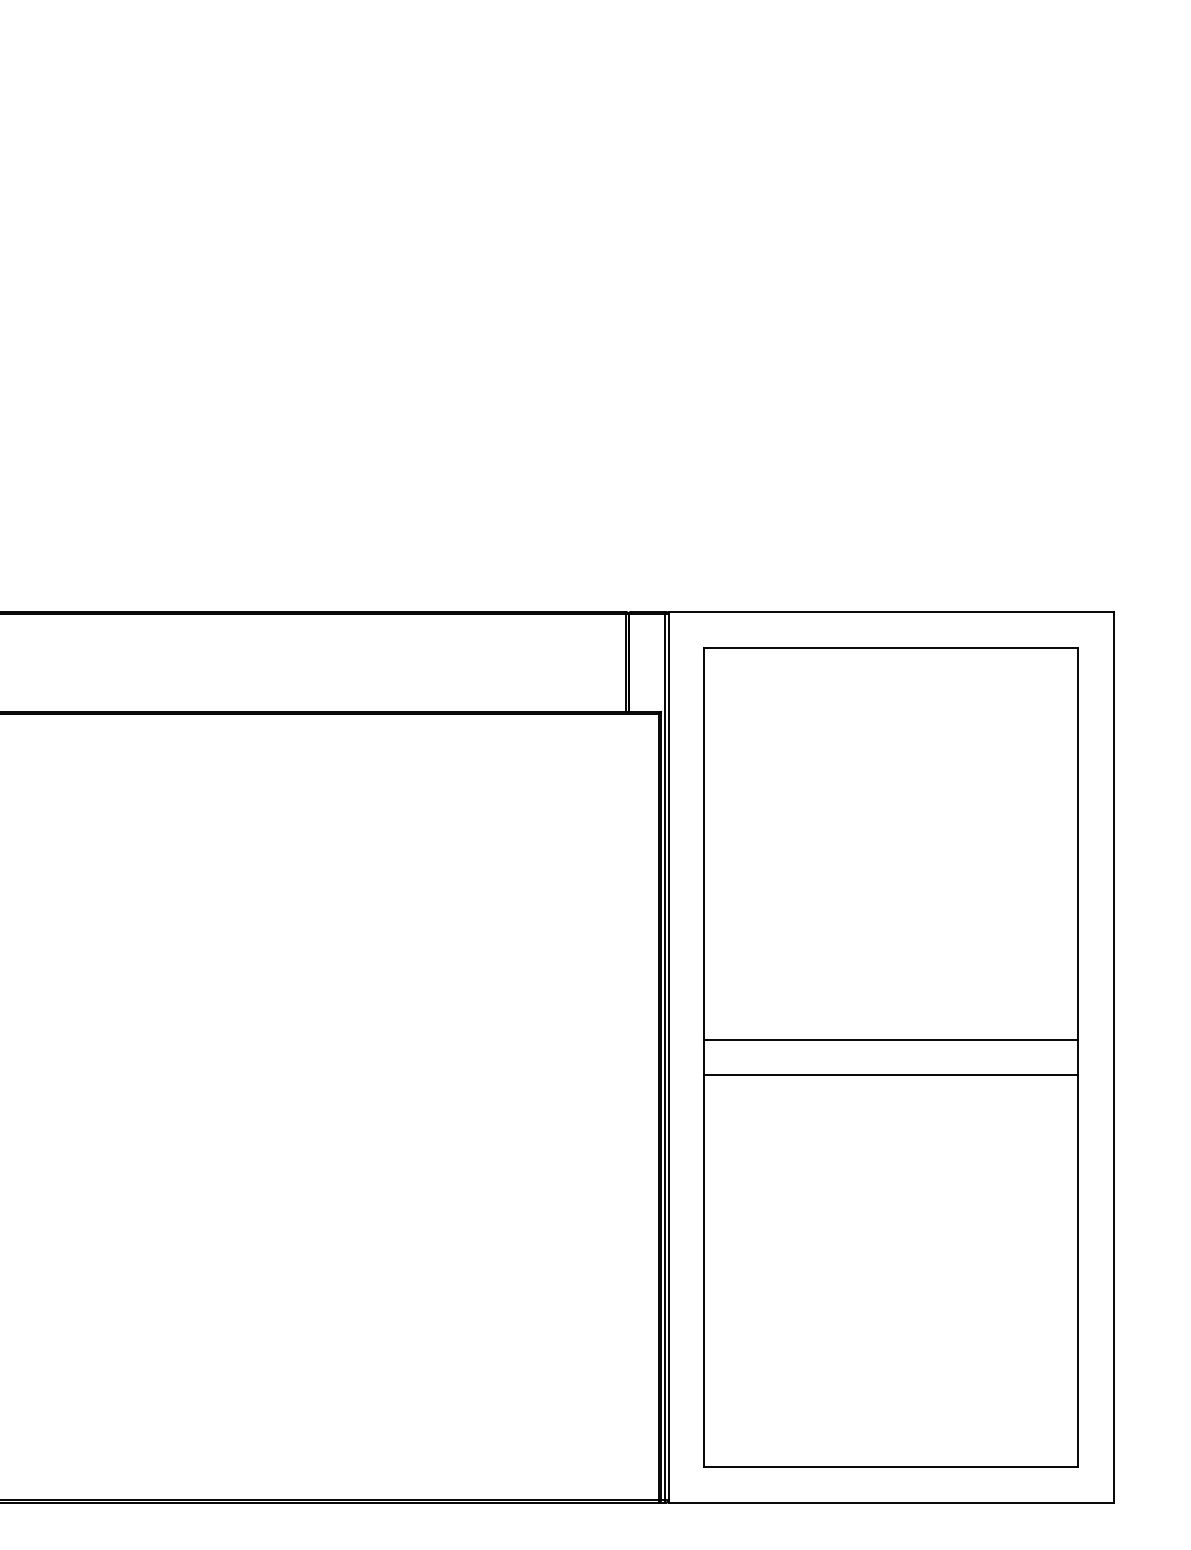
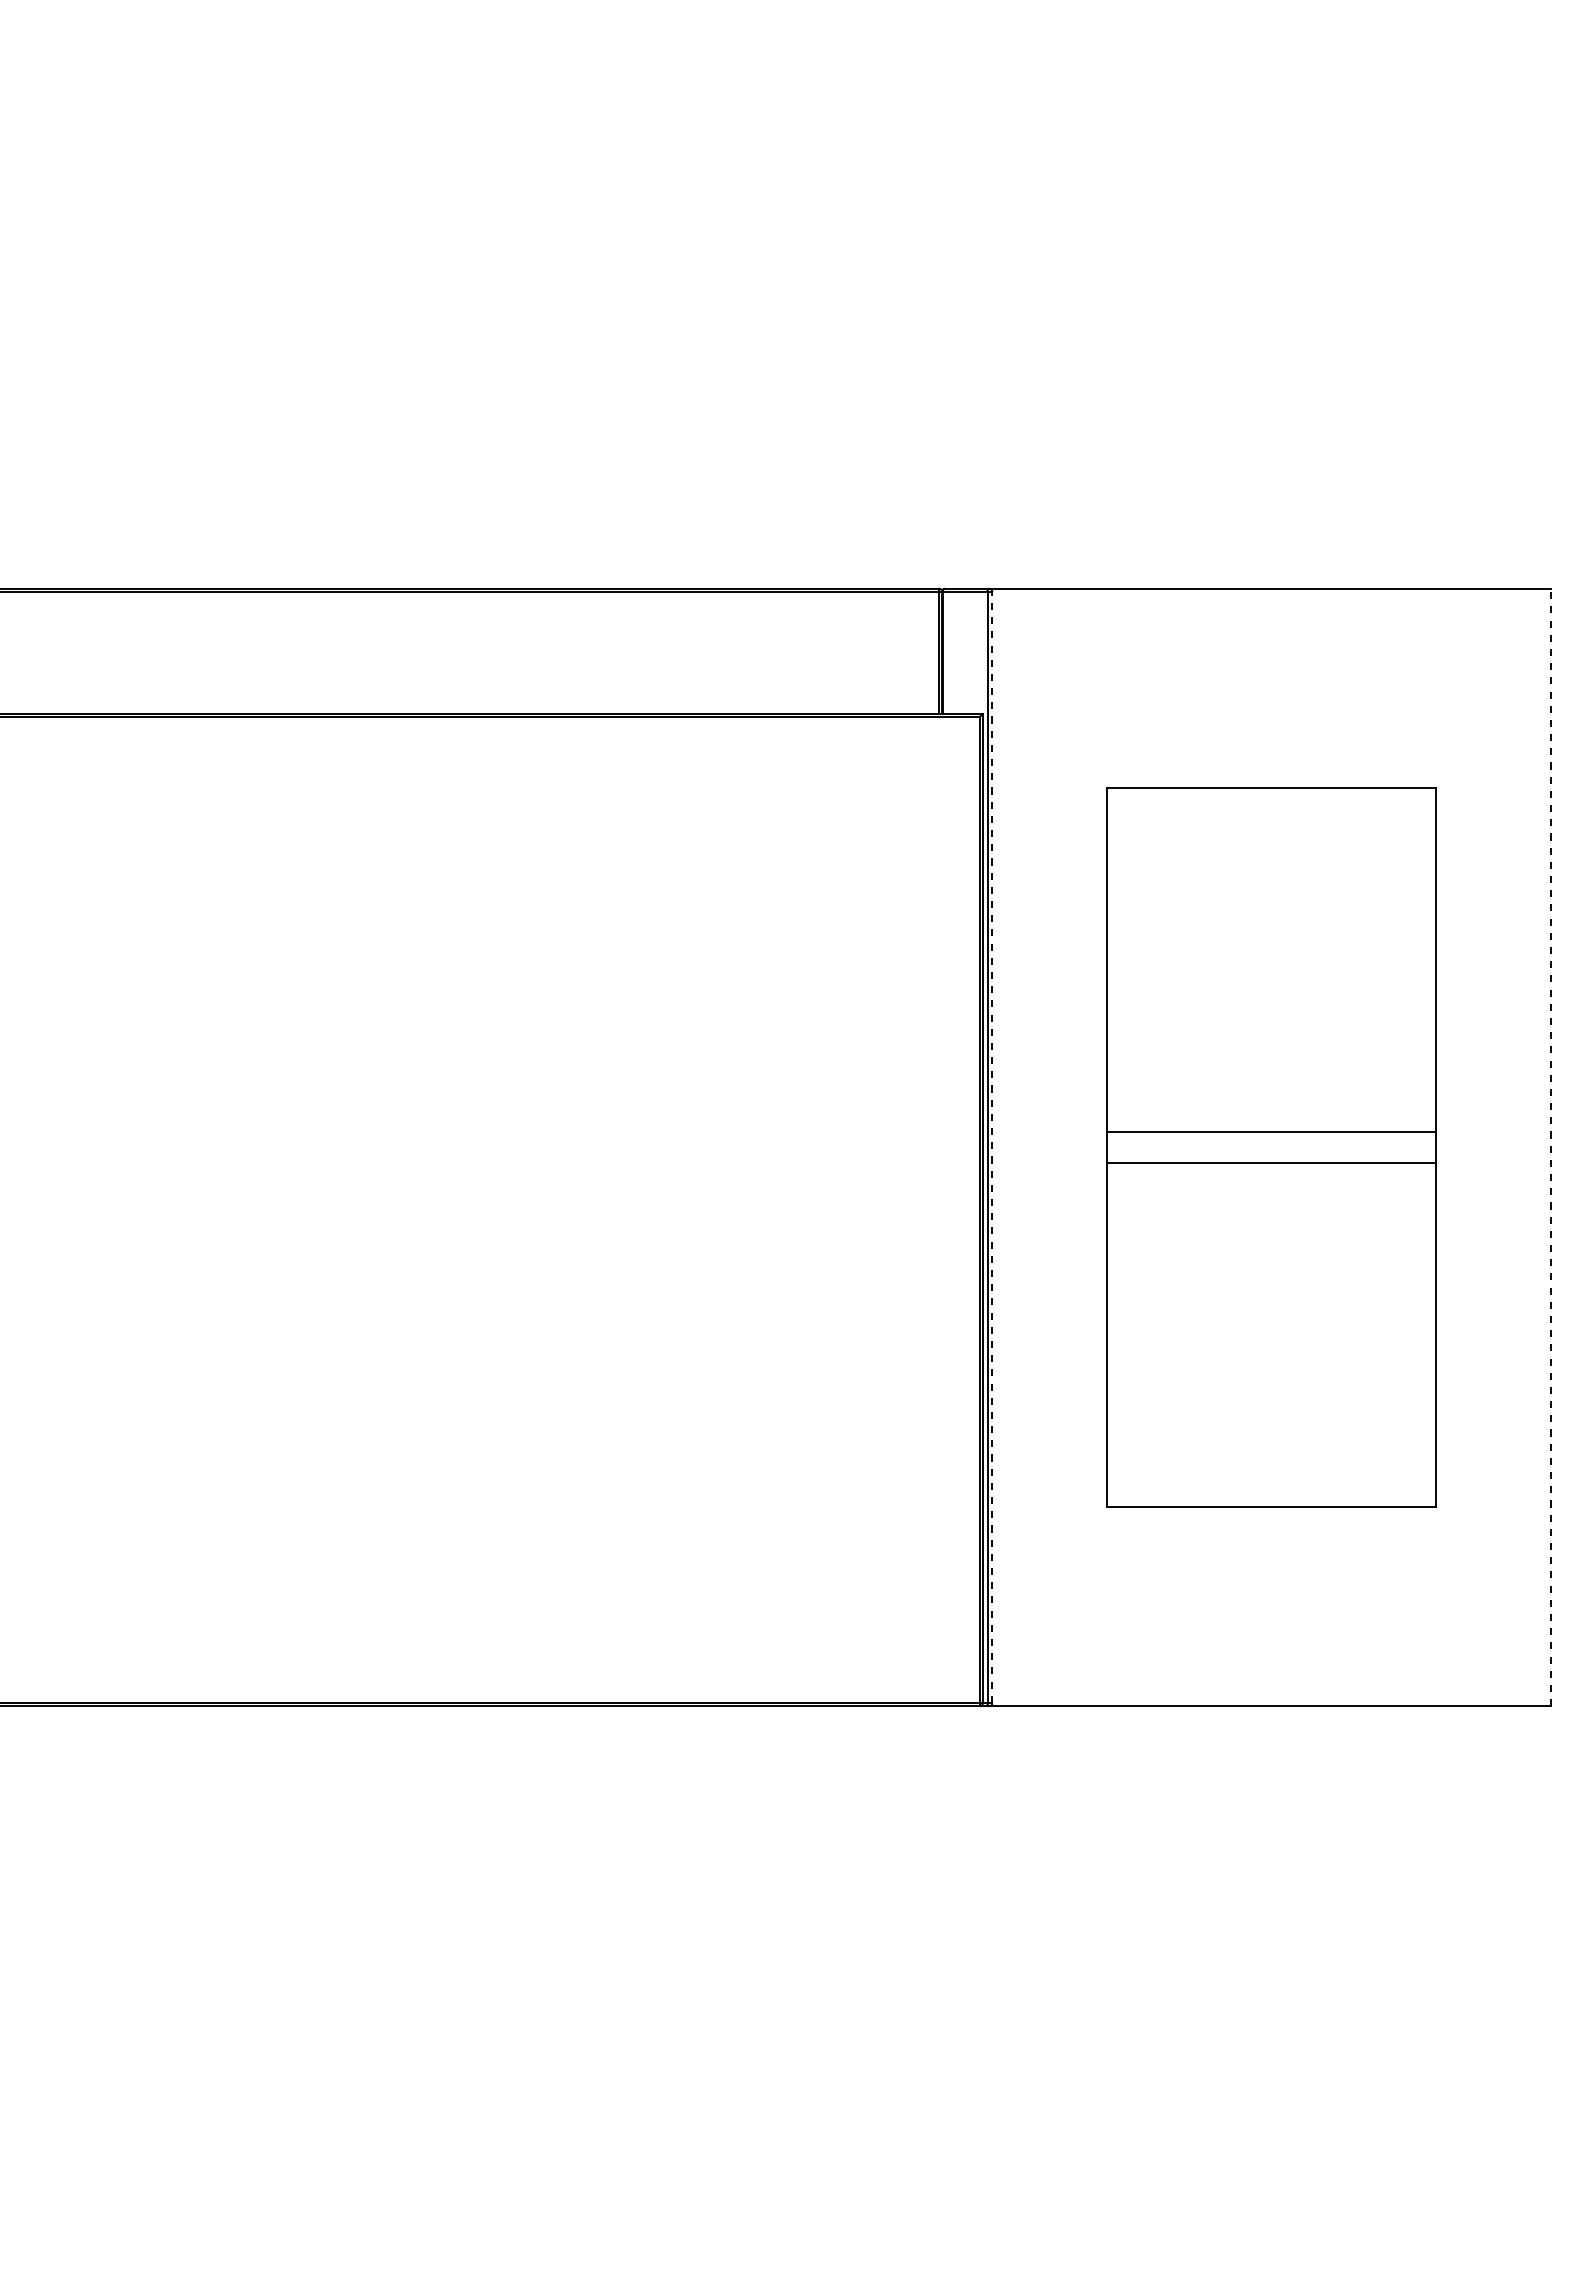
line: (668, 1057) -> (992, 1147), solid -> dashed
part: (891, 1057) -> (1271, 1147), size x0.7
line: (1114, 1057) -> (1551, 1147), solid -> dashed

